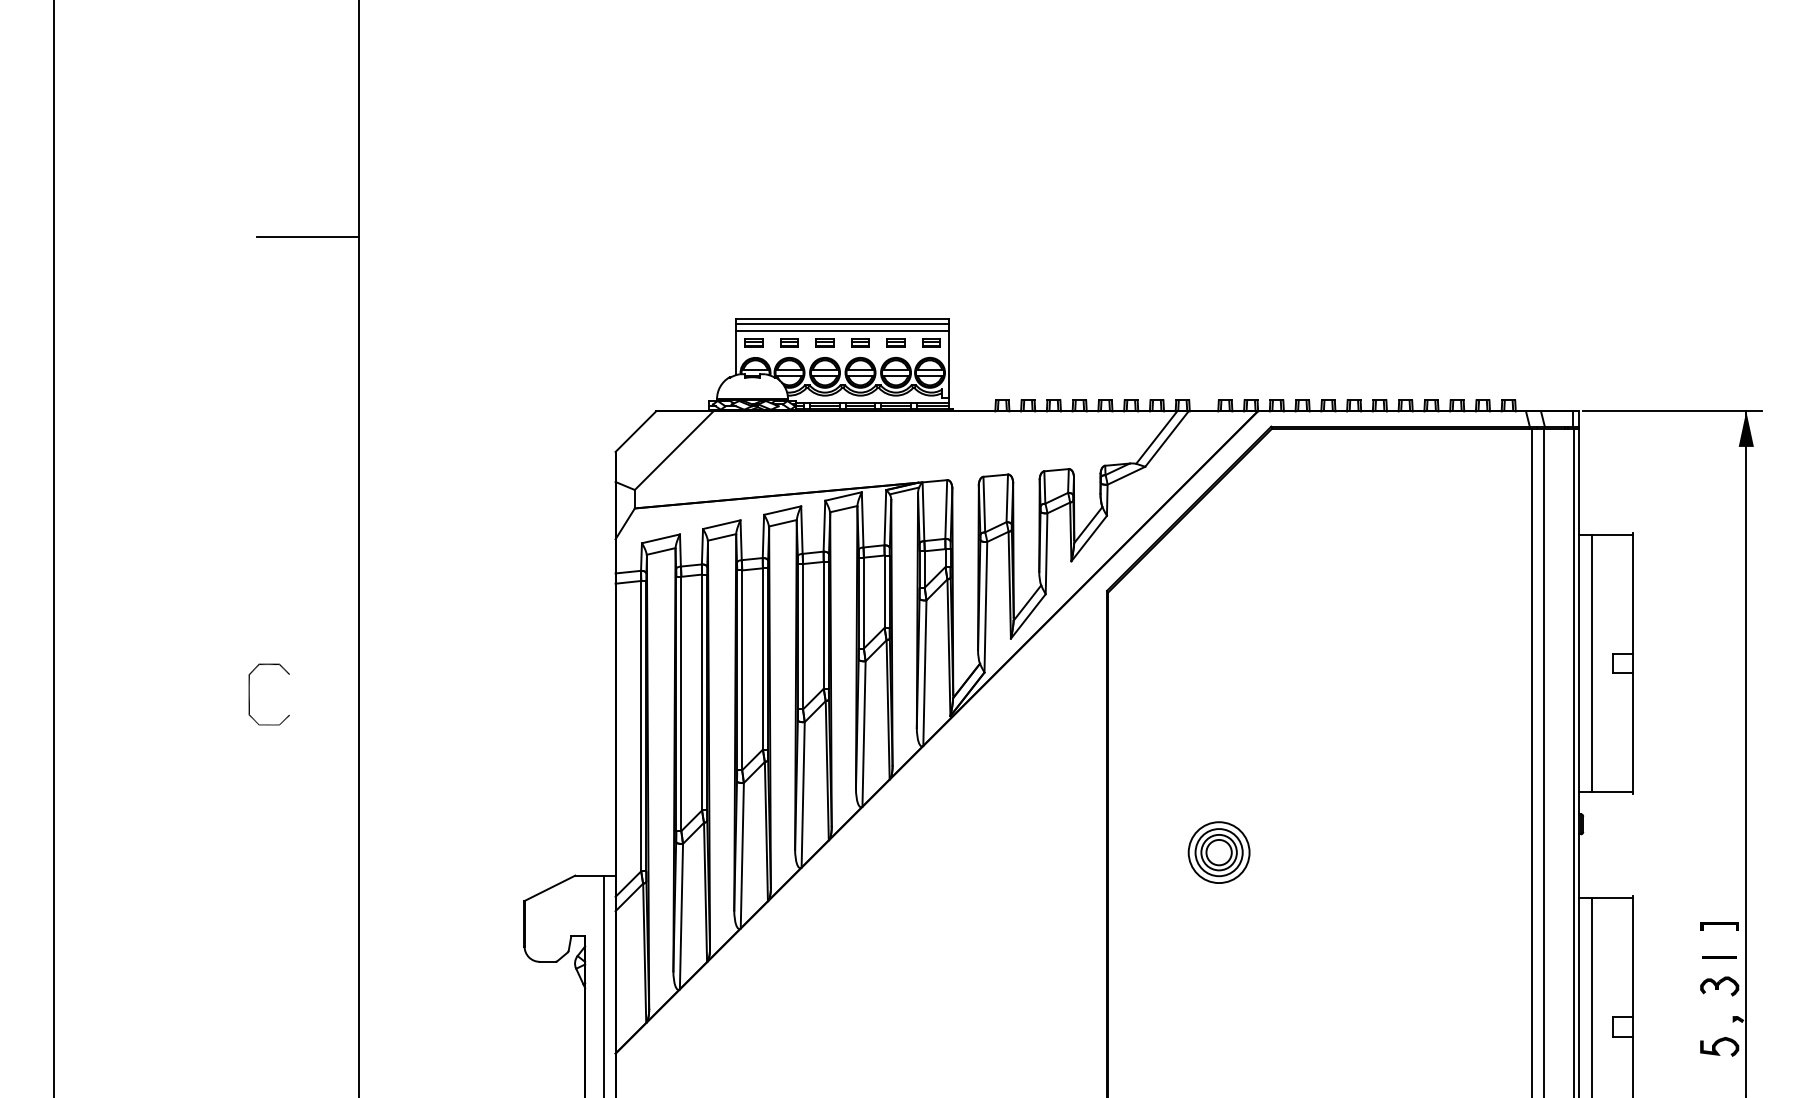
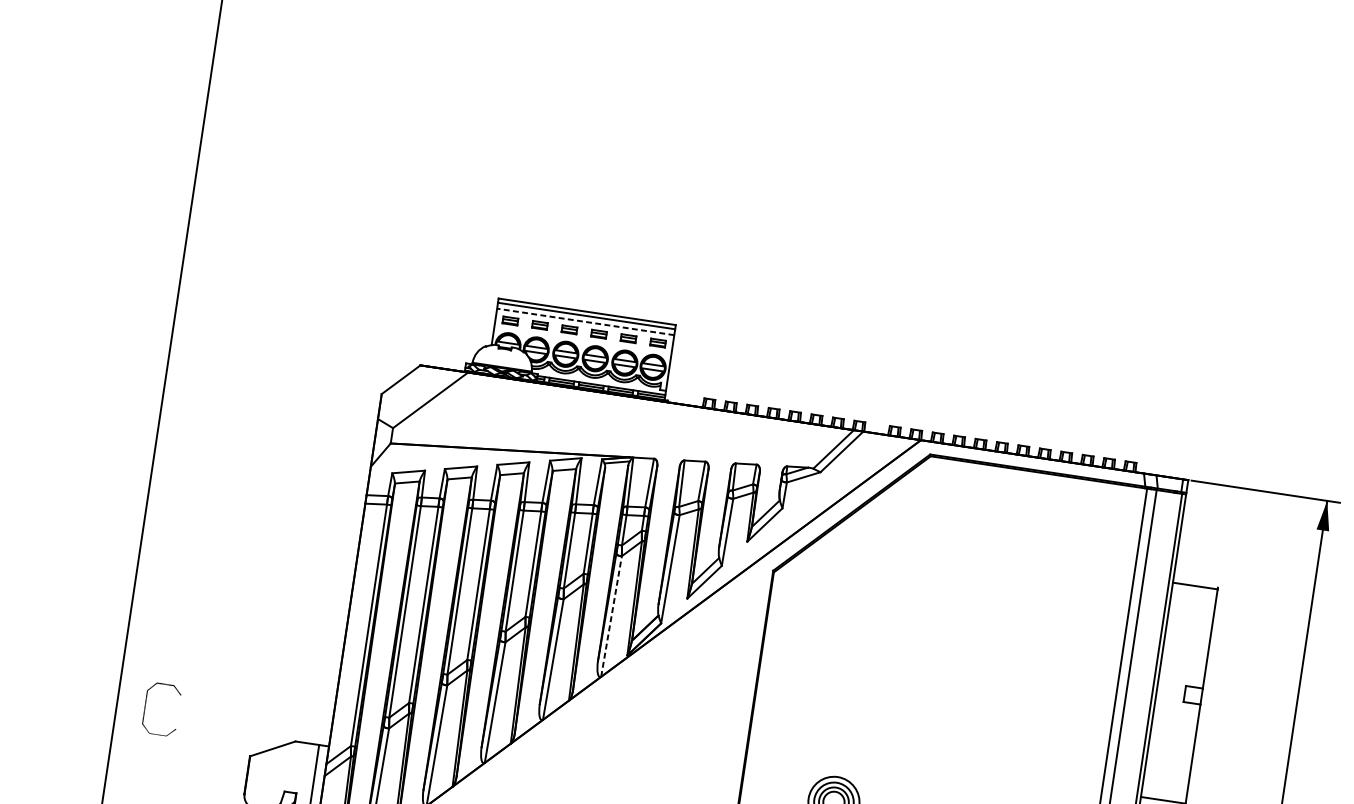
line: (307, 237) -> (152, 177), removed
line: (842, 331) -> (585, 322), solid -> dashed
line: (1592, 663) -> (1168, 691), removed
line: (924, 673) -> (611, 616), solid -> dashed
part: (249, 694) -> (145, 706), moved

